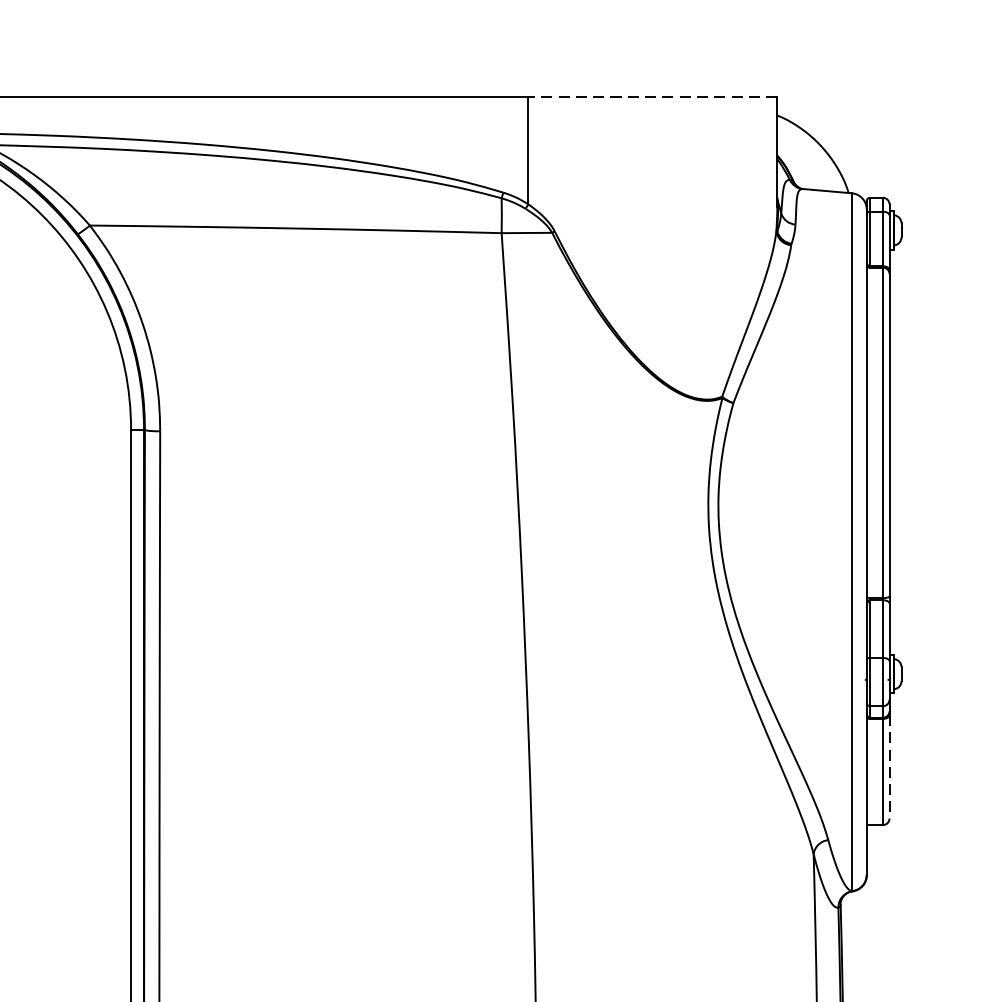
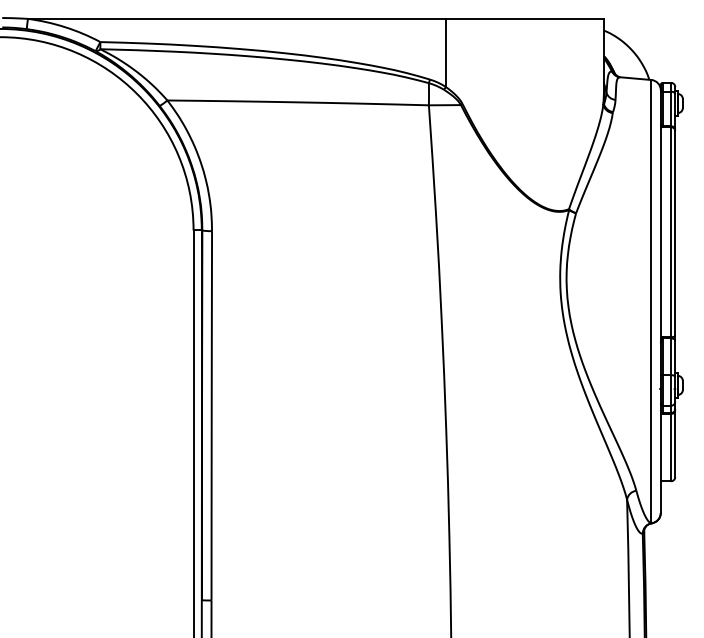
line: (652, 96) -> (524, 18), dashed -> solid
line: (889, 767) -> (675, 444), dashed -> solid

